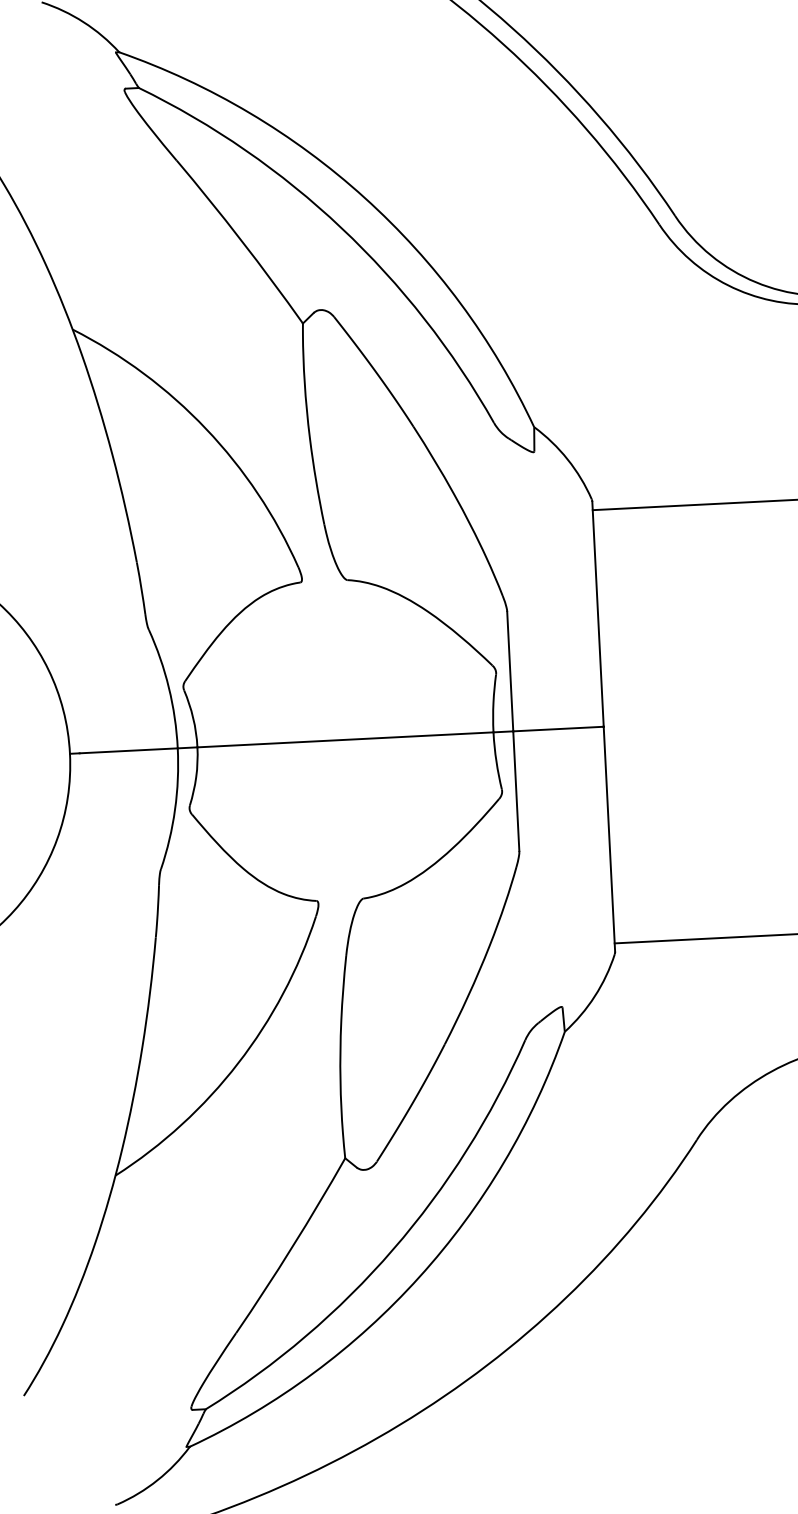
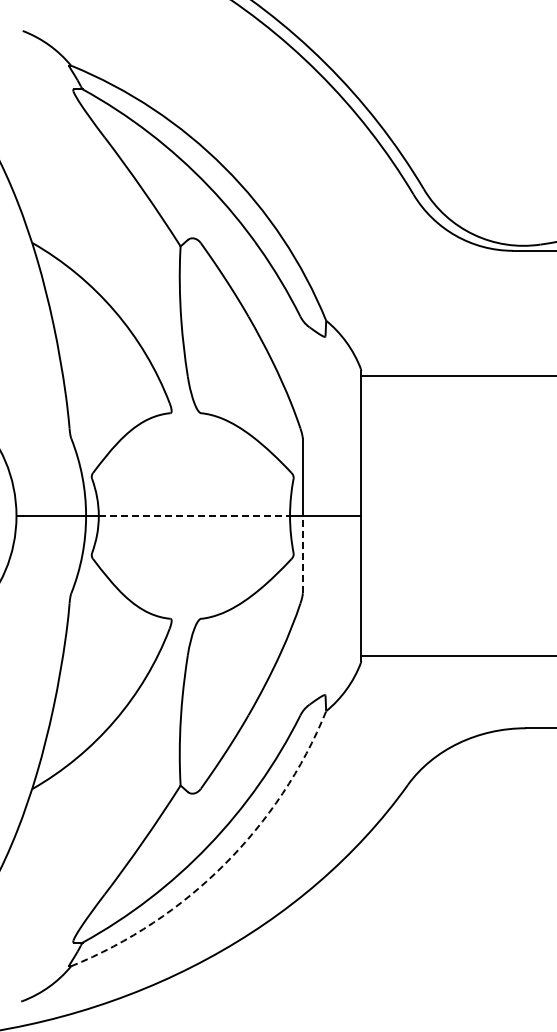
line: (345, 740) -> (194, 516), solid -> dashed
line: (515, 790) -> (302, 554), solid -> dashed
arc: (419, 1277) -> (224, 864), solid -> dashed

